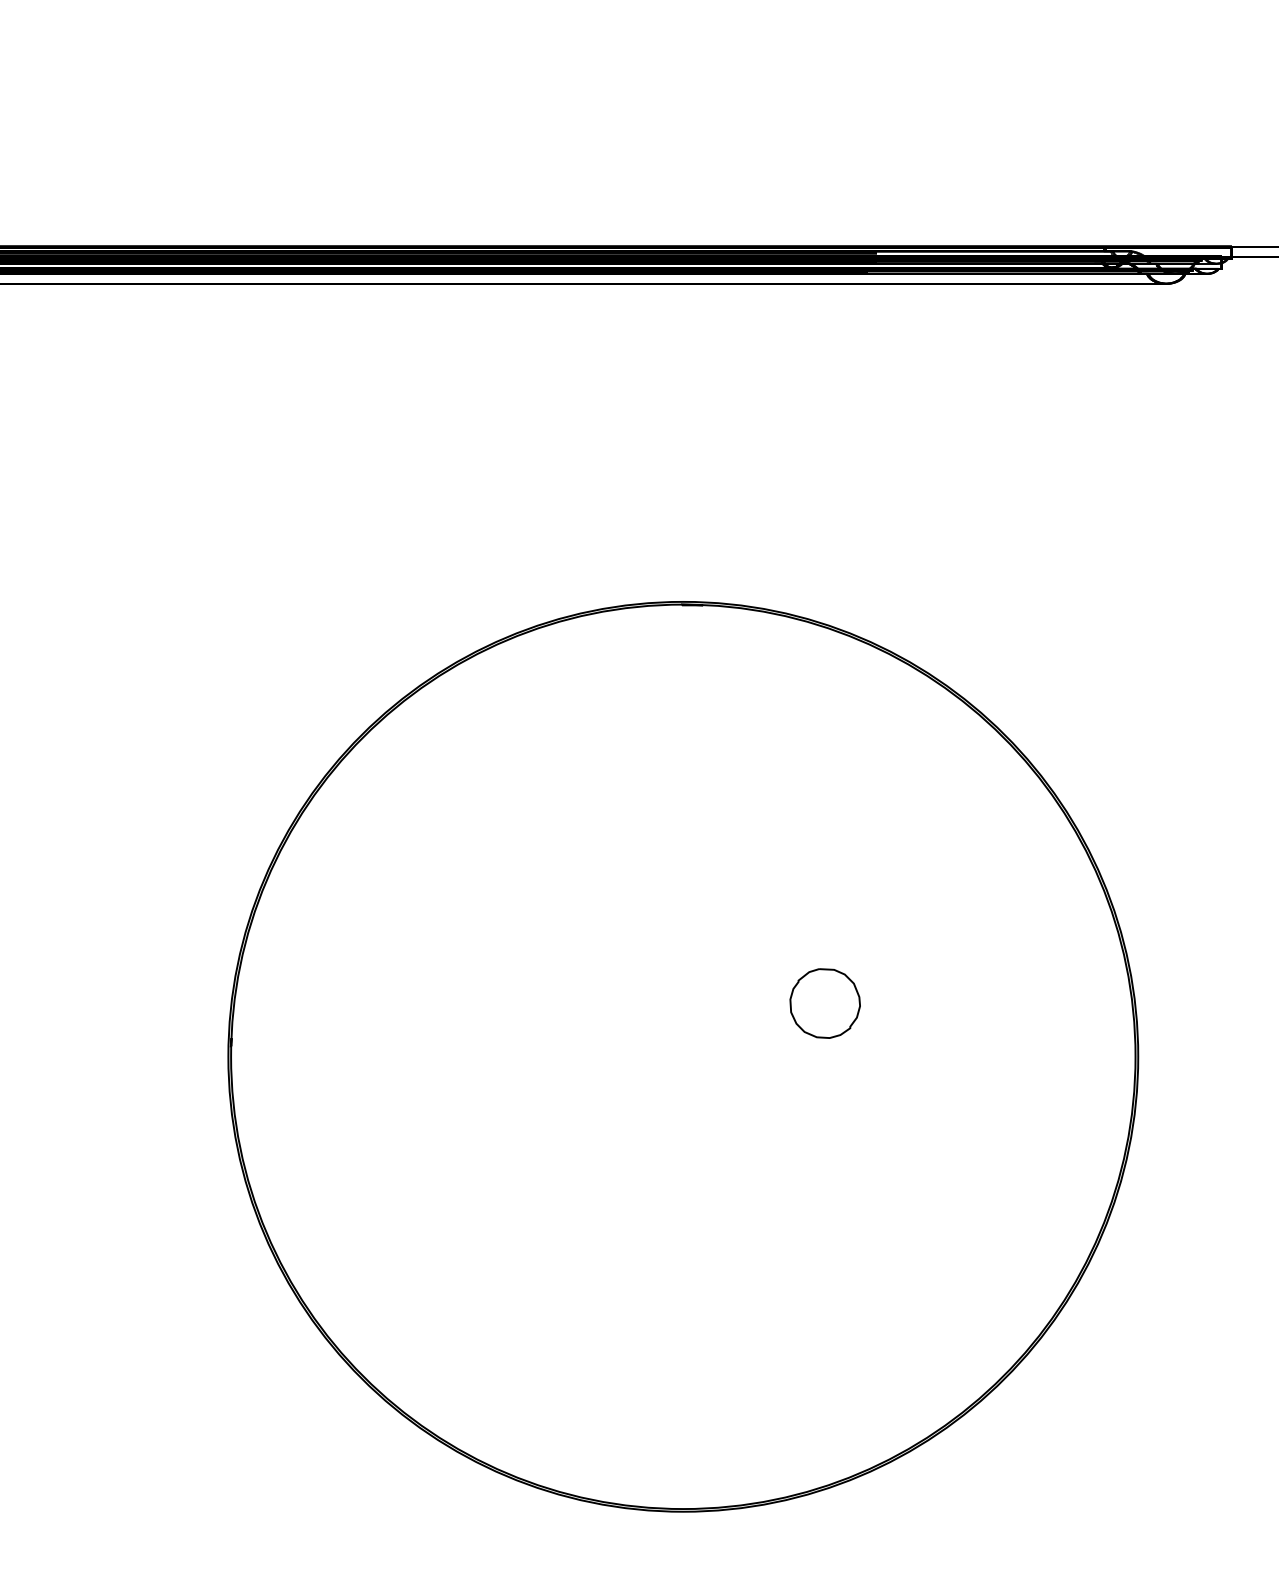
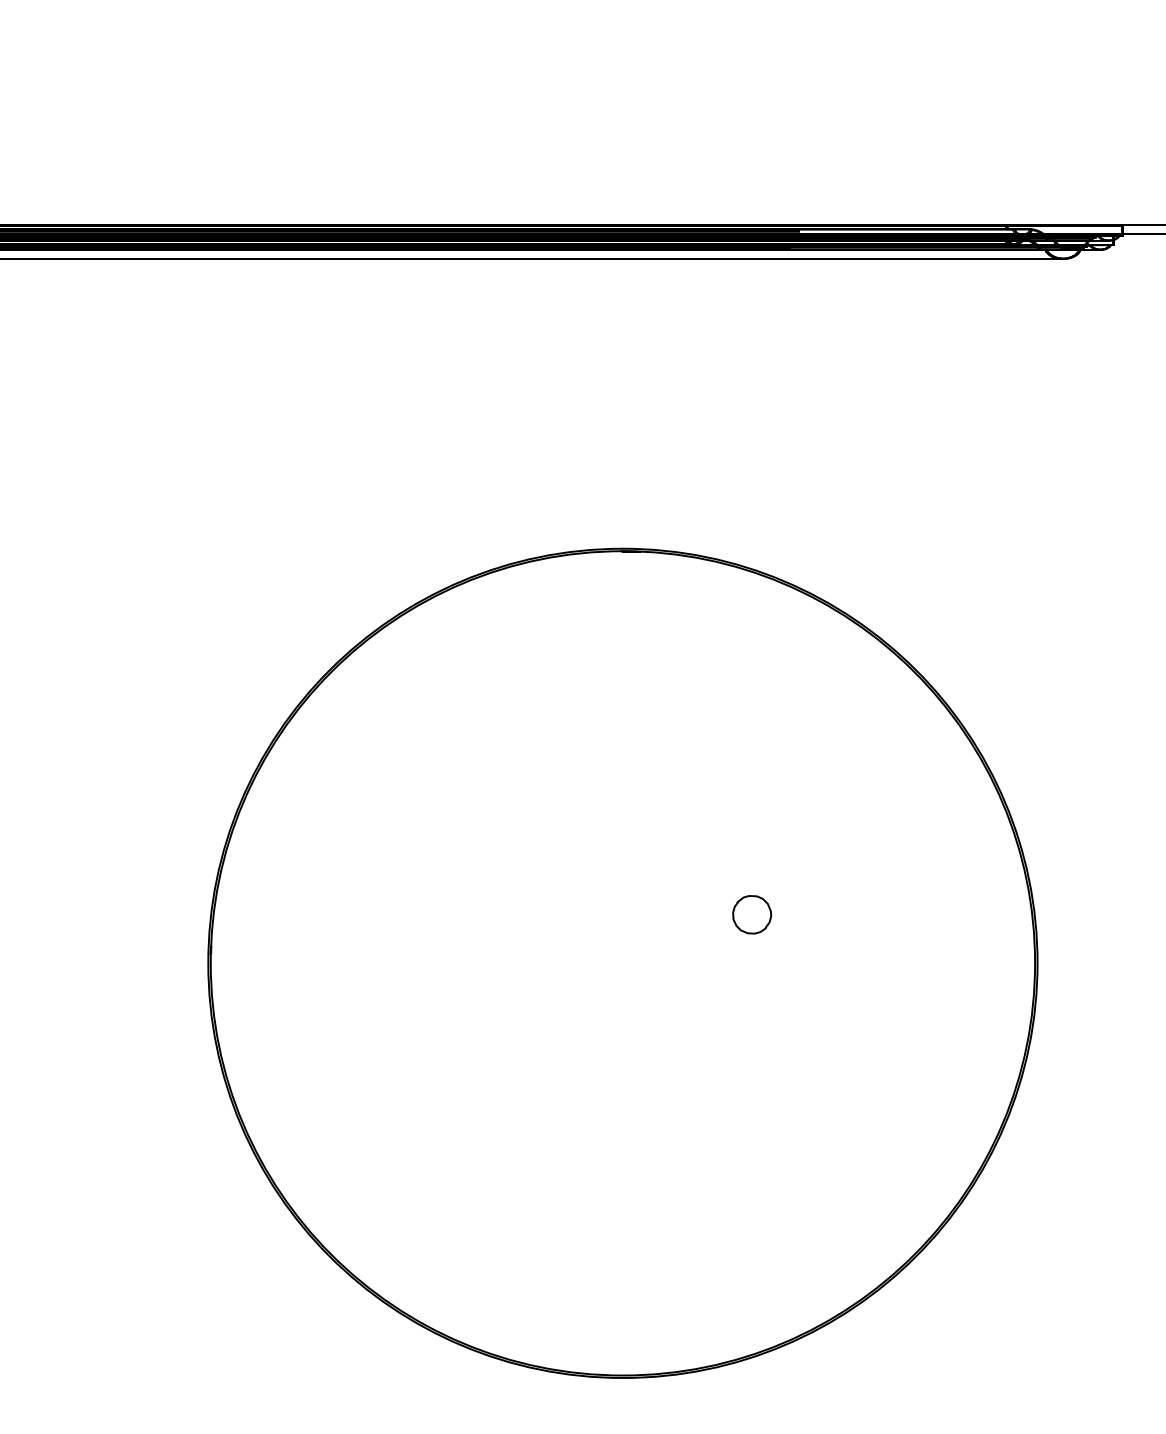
part: (824, 1003) -> (751, 914), size x0.6

